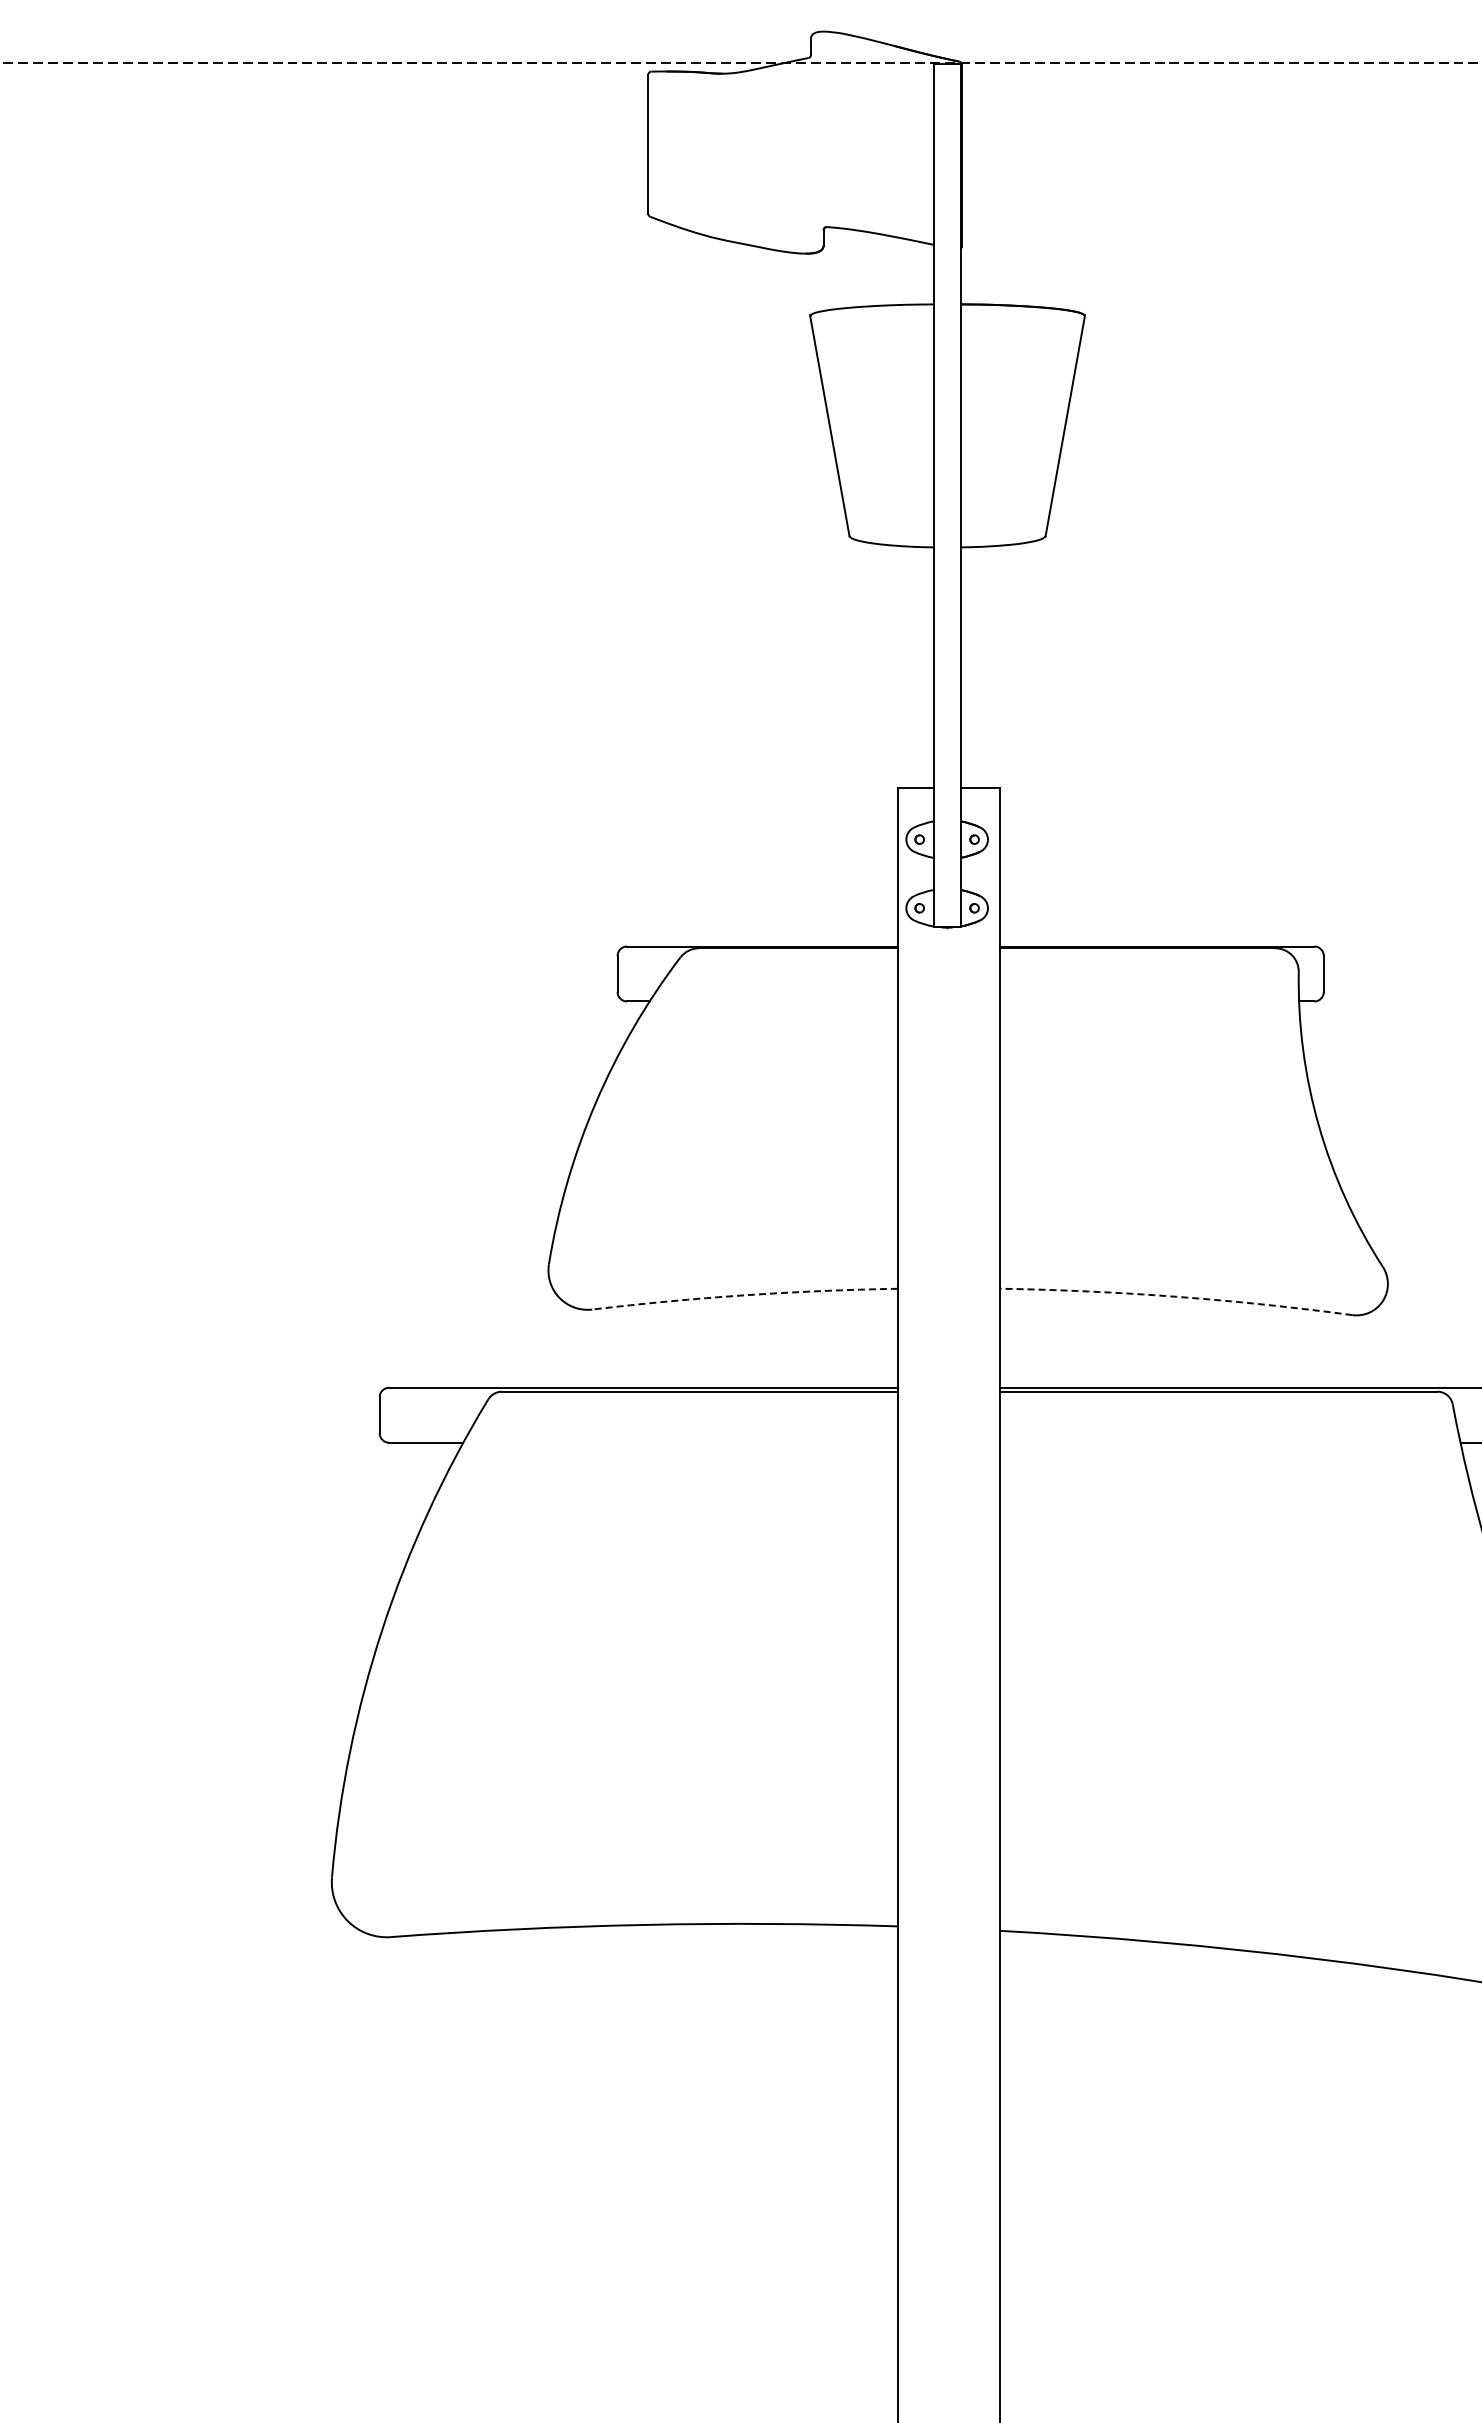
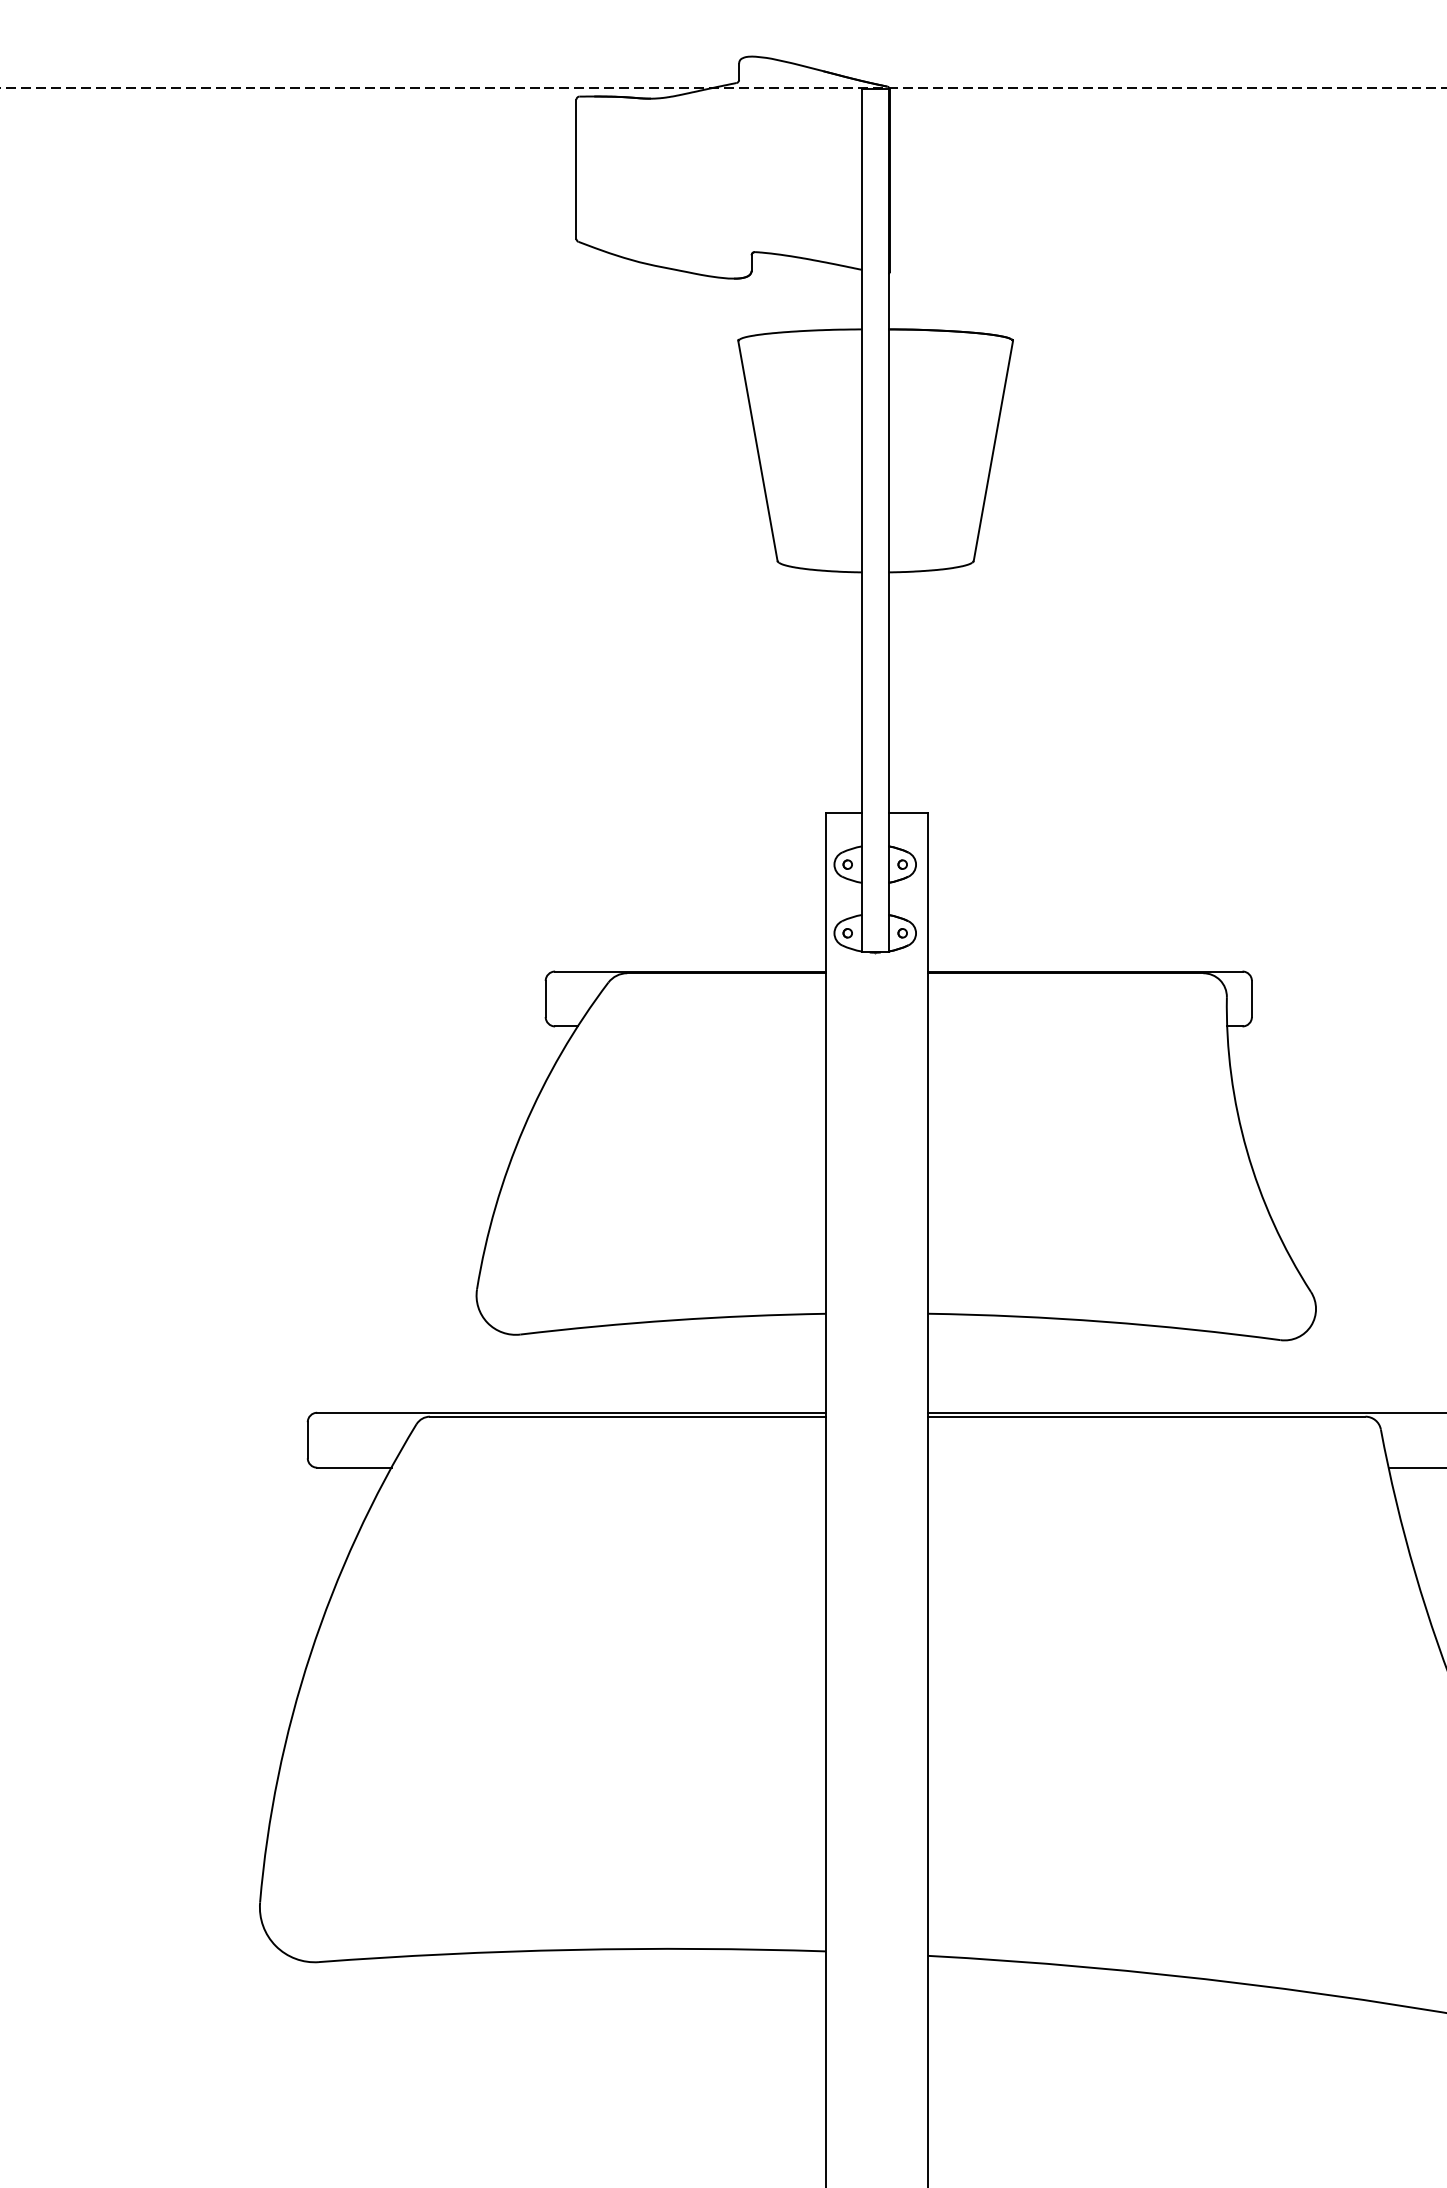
arc: (744, 1295) -> (672, 1320), dashed -> solid
arc: (1176, 1296) -> (1104, 1321), dashed -> solid

